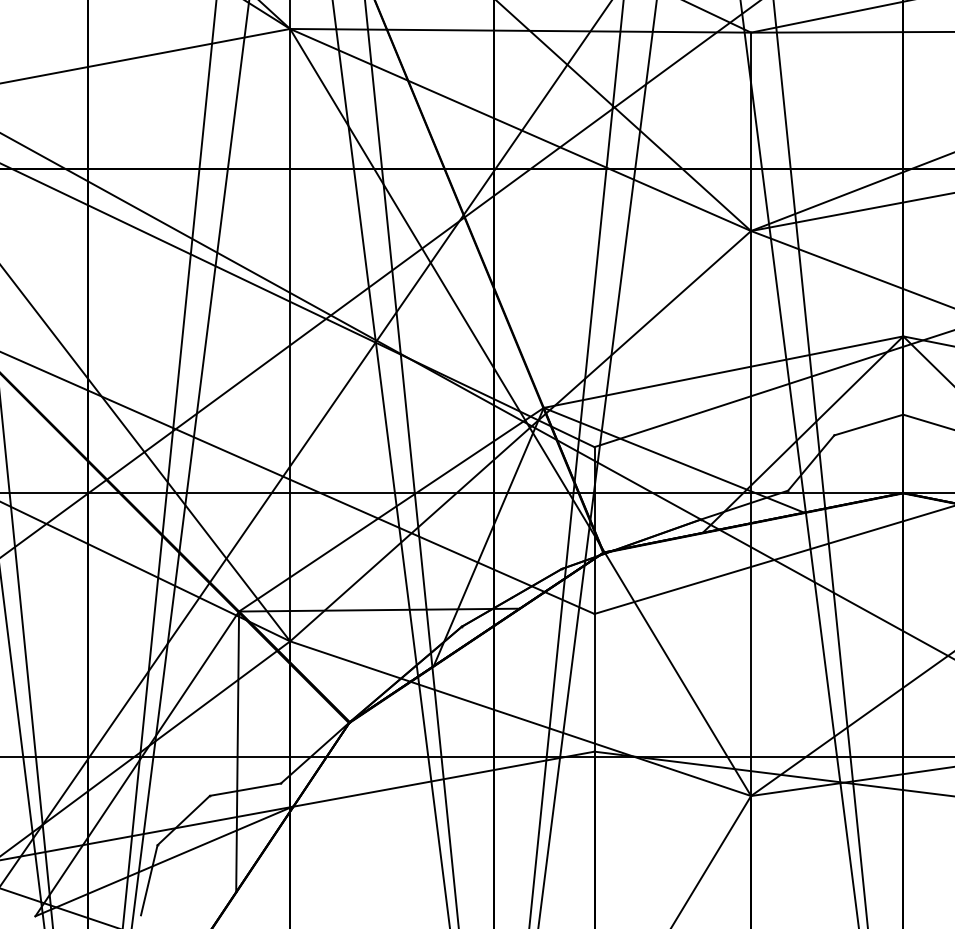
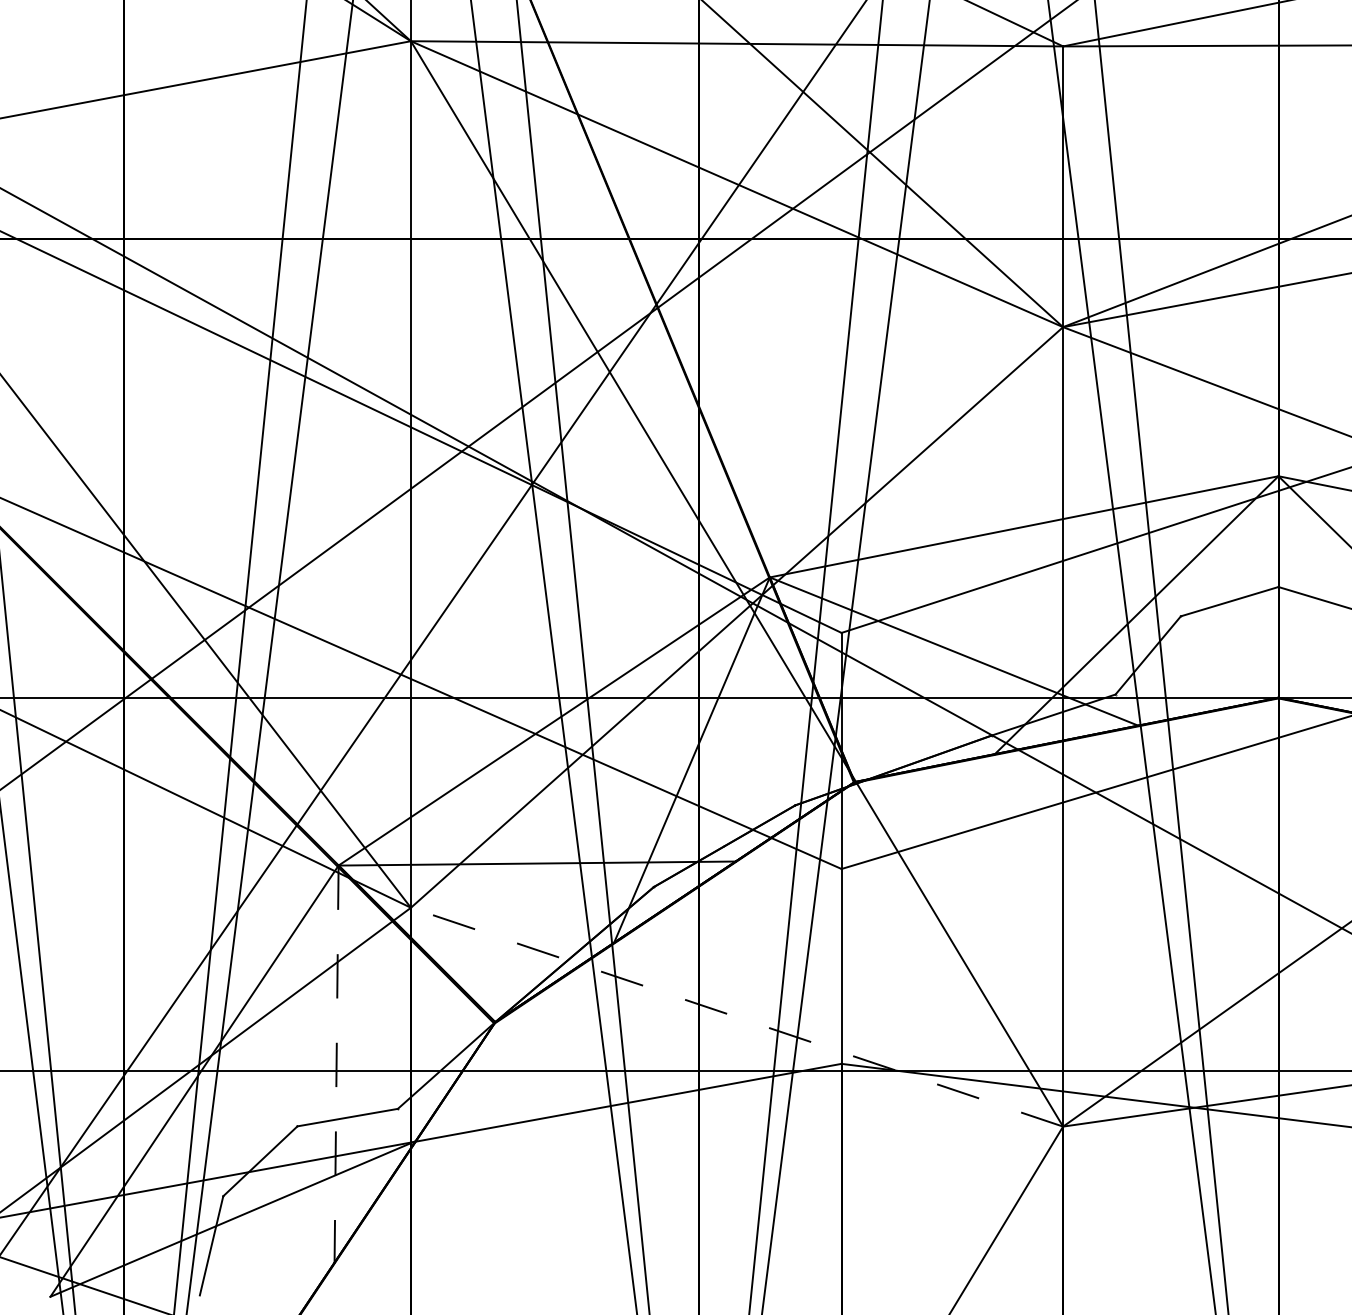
line: (520, 718) -> (737, 1017), solid -> dashed
line: (237, 752) -> (336, 1064), solid -> dashed

